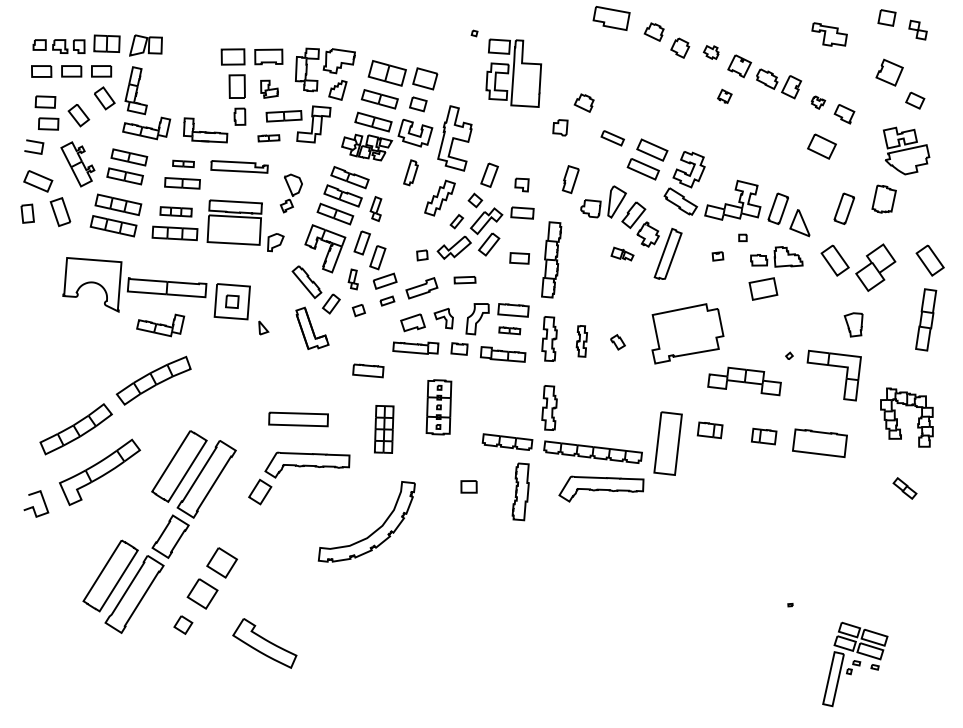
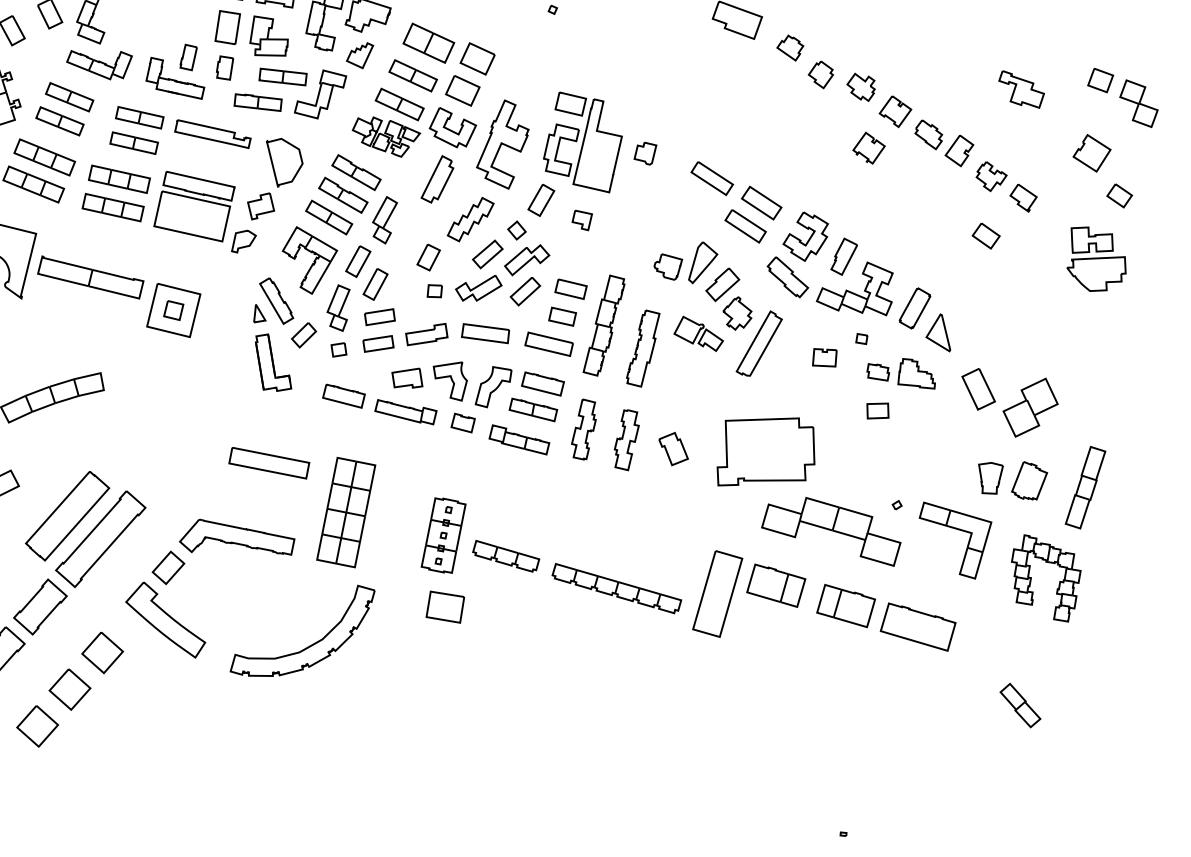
part: (917, 29) -> (1138, 102), size x1.67
part: (710, 52) -> (860, 87), size x1.43
part: (513, 72) -> (583, 141), moved
part: (269, 89) -> (269, 38), size x1.67
part: (724, 96) -> (868, 148), size x1.67
part: (583, 102) -> (681, 125), removed
part: (818, 102) -> (991, 176), size x1.67
part: (418, 104) -> (463, 91), size x1.43
part: (211, 113) -> (187, 57), added
part: (268, 138) -> (257, 102), size x1.67
part: (612, 138) -> (711, 178), size x1.43
part: (821, 146) -> (985, 235), size x0.71
part: (183, 163) -> (139, 117), size x1.67
part: (410, 172) -> (437, 179), size x1.43
part: (570, 179) -> (843, 256), moved
part: (291, 193) -> (275, 180), size x1.67
part: (883, 198) -> (1028, 480), moved
part: (375, 208) -> (383, 219), size x1.43
part: (843, 208) -> (1001, 322), removed
part: (175, 211) -> (118, 178), size x1.43
part: (522, 212) -> (571, 288), moved
part: (456, 221) -> (487, 254), size x1.67
part: (413, 231) -> (428, 257), added
part: (622, 253) -> (699, 332), size x1.67
part: (717, 256) -> (824, 357), size x1.67
part: (929, 260) -> (1103, 410), removed
part: (352, 279) -> (337, 307), size x1.67
part: (464, 279) -> (485, 332), size x1.67
part: (512, 280) -> (548, 344), added
part: (763, 288) -> (877, 410), size x0.62
part: (387, 300) -> (378, 343), size x1.67
part: (443, 318) -> (448, 379), size x1.43
part: (160, 325) -> (73, 325), removed
part: (263, 327) -> (260, 313), moved
part: (509, 330) -> (533, 409), size x1.67
part: (581, 341) -> (625, 440), size x1.43
part: (617, 342) -> (673, 449), size x1.67
part: (368, 370) -> (344, 395), moved
part: (744, 381) -> (832, 528), size x1.43
part: (438, 407) -> (442, 535), moved
part: (549, 407) -> (569, 520), removed
part: (897, 418) -> (1031, 577), moved
part: (298, 419) -> (269, 463), moved
part: (383, 429) -> (345, 512), size x1.67
part: (709, 430) -> (775, 585), size x1.67
part: (763, 436) -> (845, 605), size x1.67
part: (468, 486) -> (444, 606), size x1.67
part: (601, 488) -> (619, 638), removed
part: (904, 488) -> (1019, 705), size x1.43
part: (520, 491) -> (642, 347), moved
part: (183, 624) -> (37, 725), size x1.67
part: (264, 643) -> (165, 619), moved

